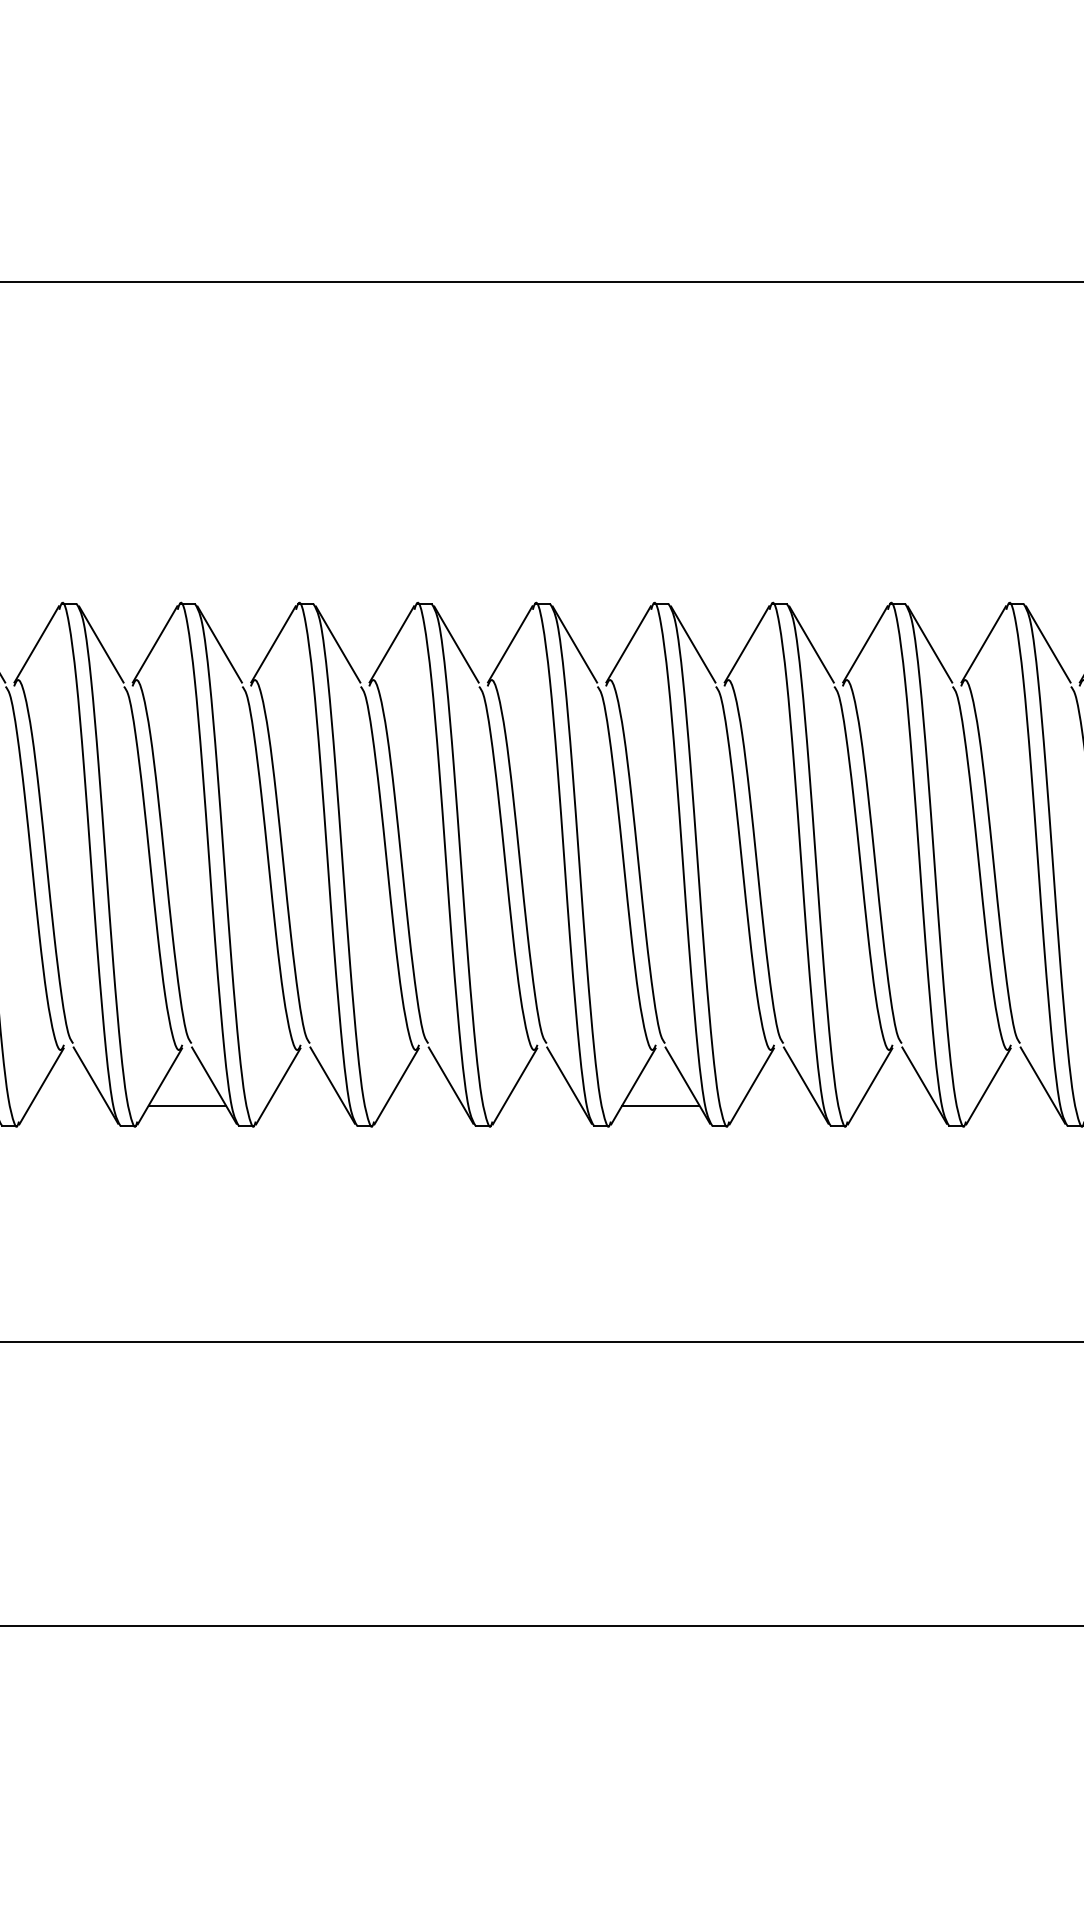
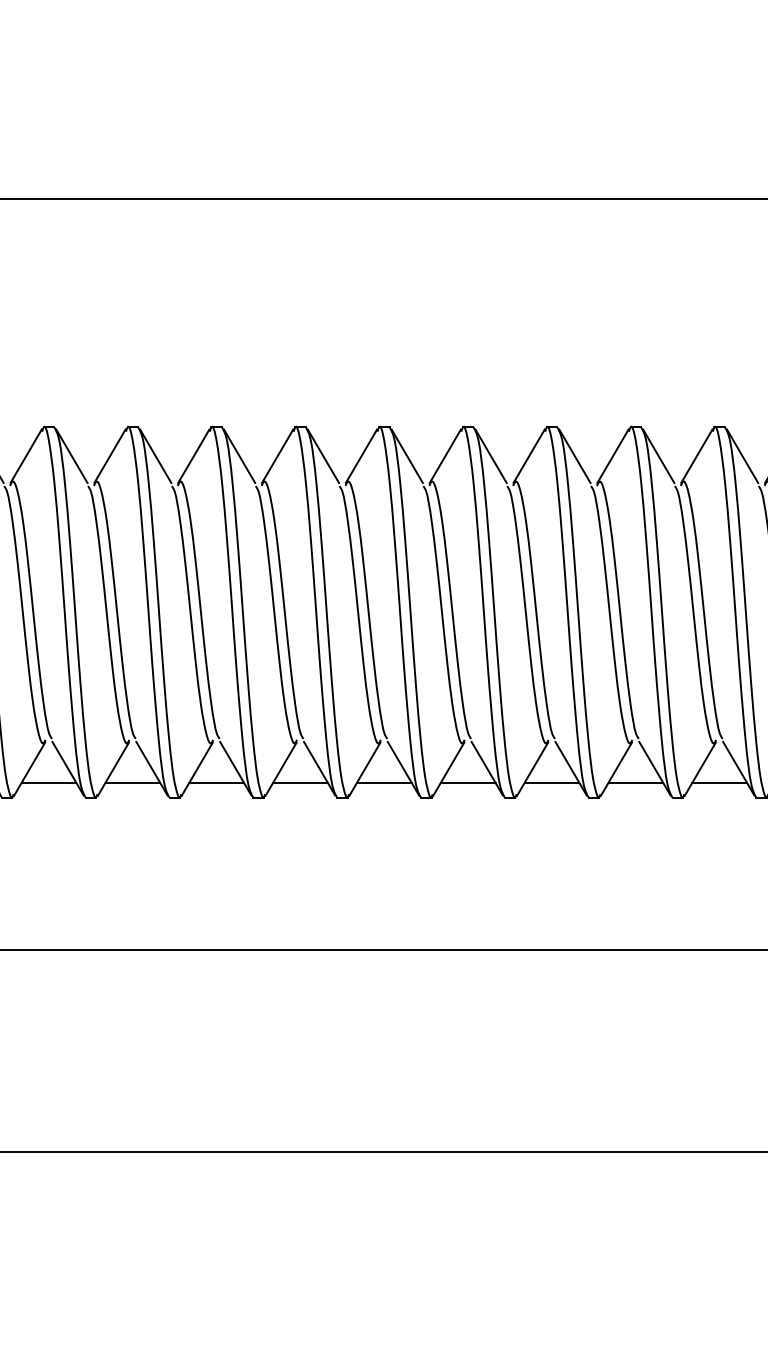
line: (68, 1105) -> (48, 782), added
line: (305, 1105) -> (216, 782), added
line: (423, 1105) -> (300, 782), added
line: (542, 1105) -> (384, 782), added
line: (778, 1105) -> (551, 782), added
line: (897, 1105) -> (635, 782), added
line: (1015, 1105) -> (719, 782), added

